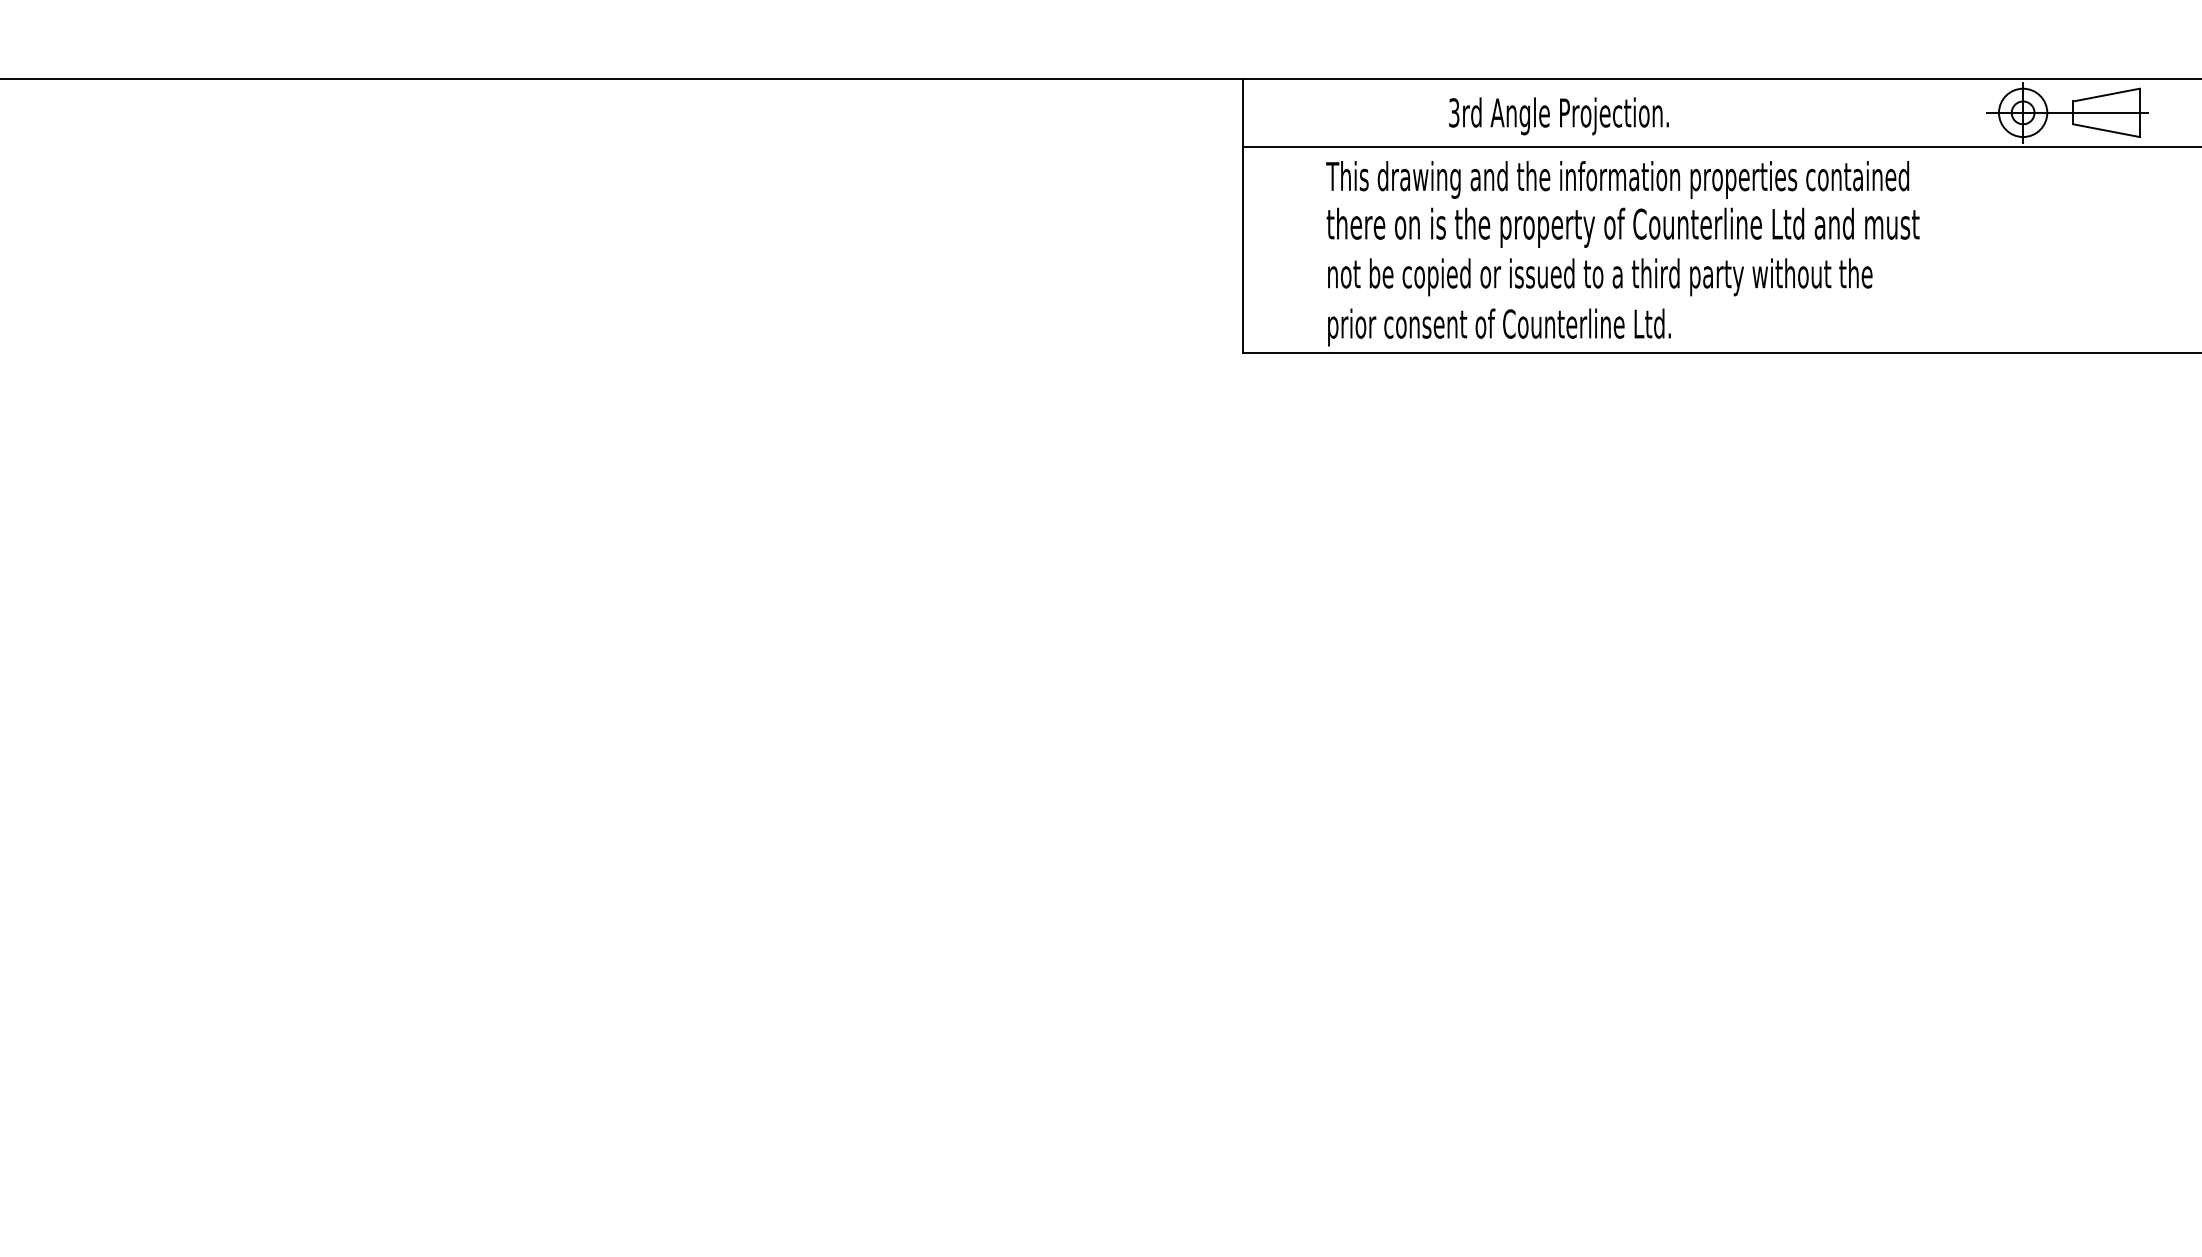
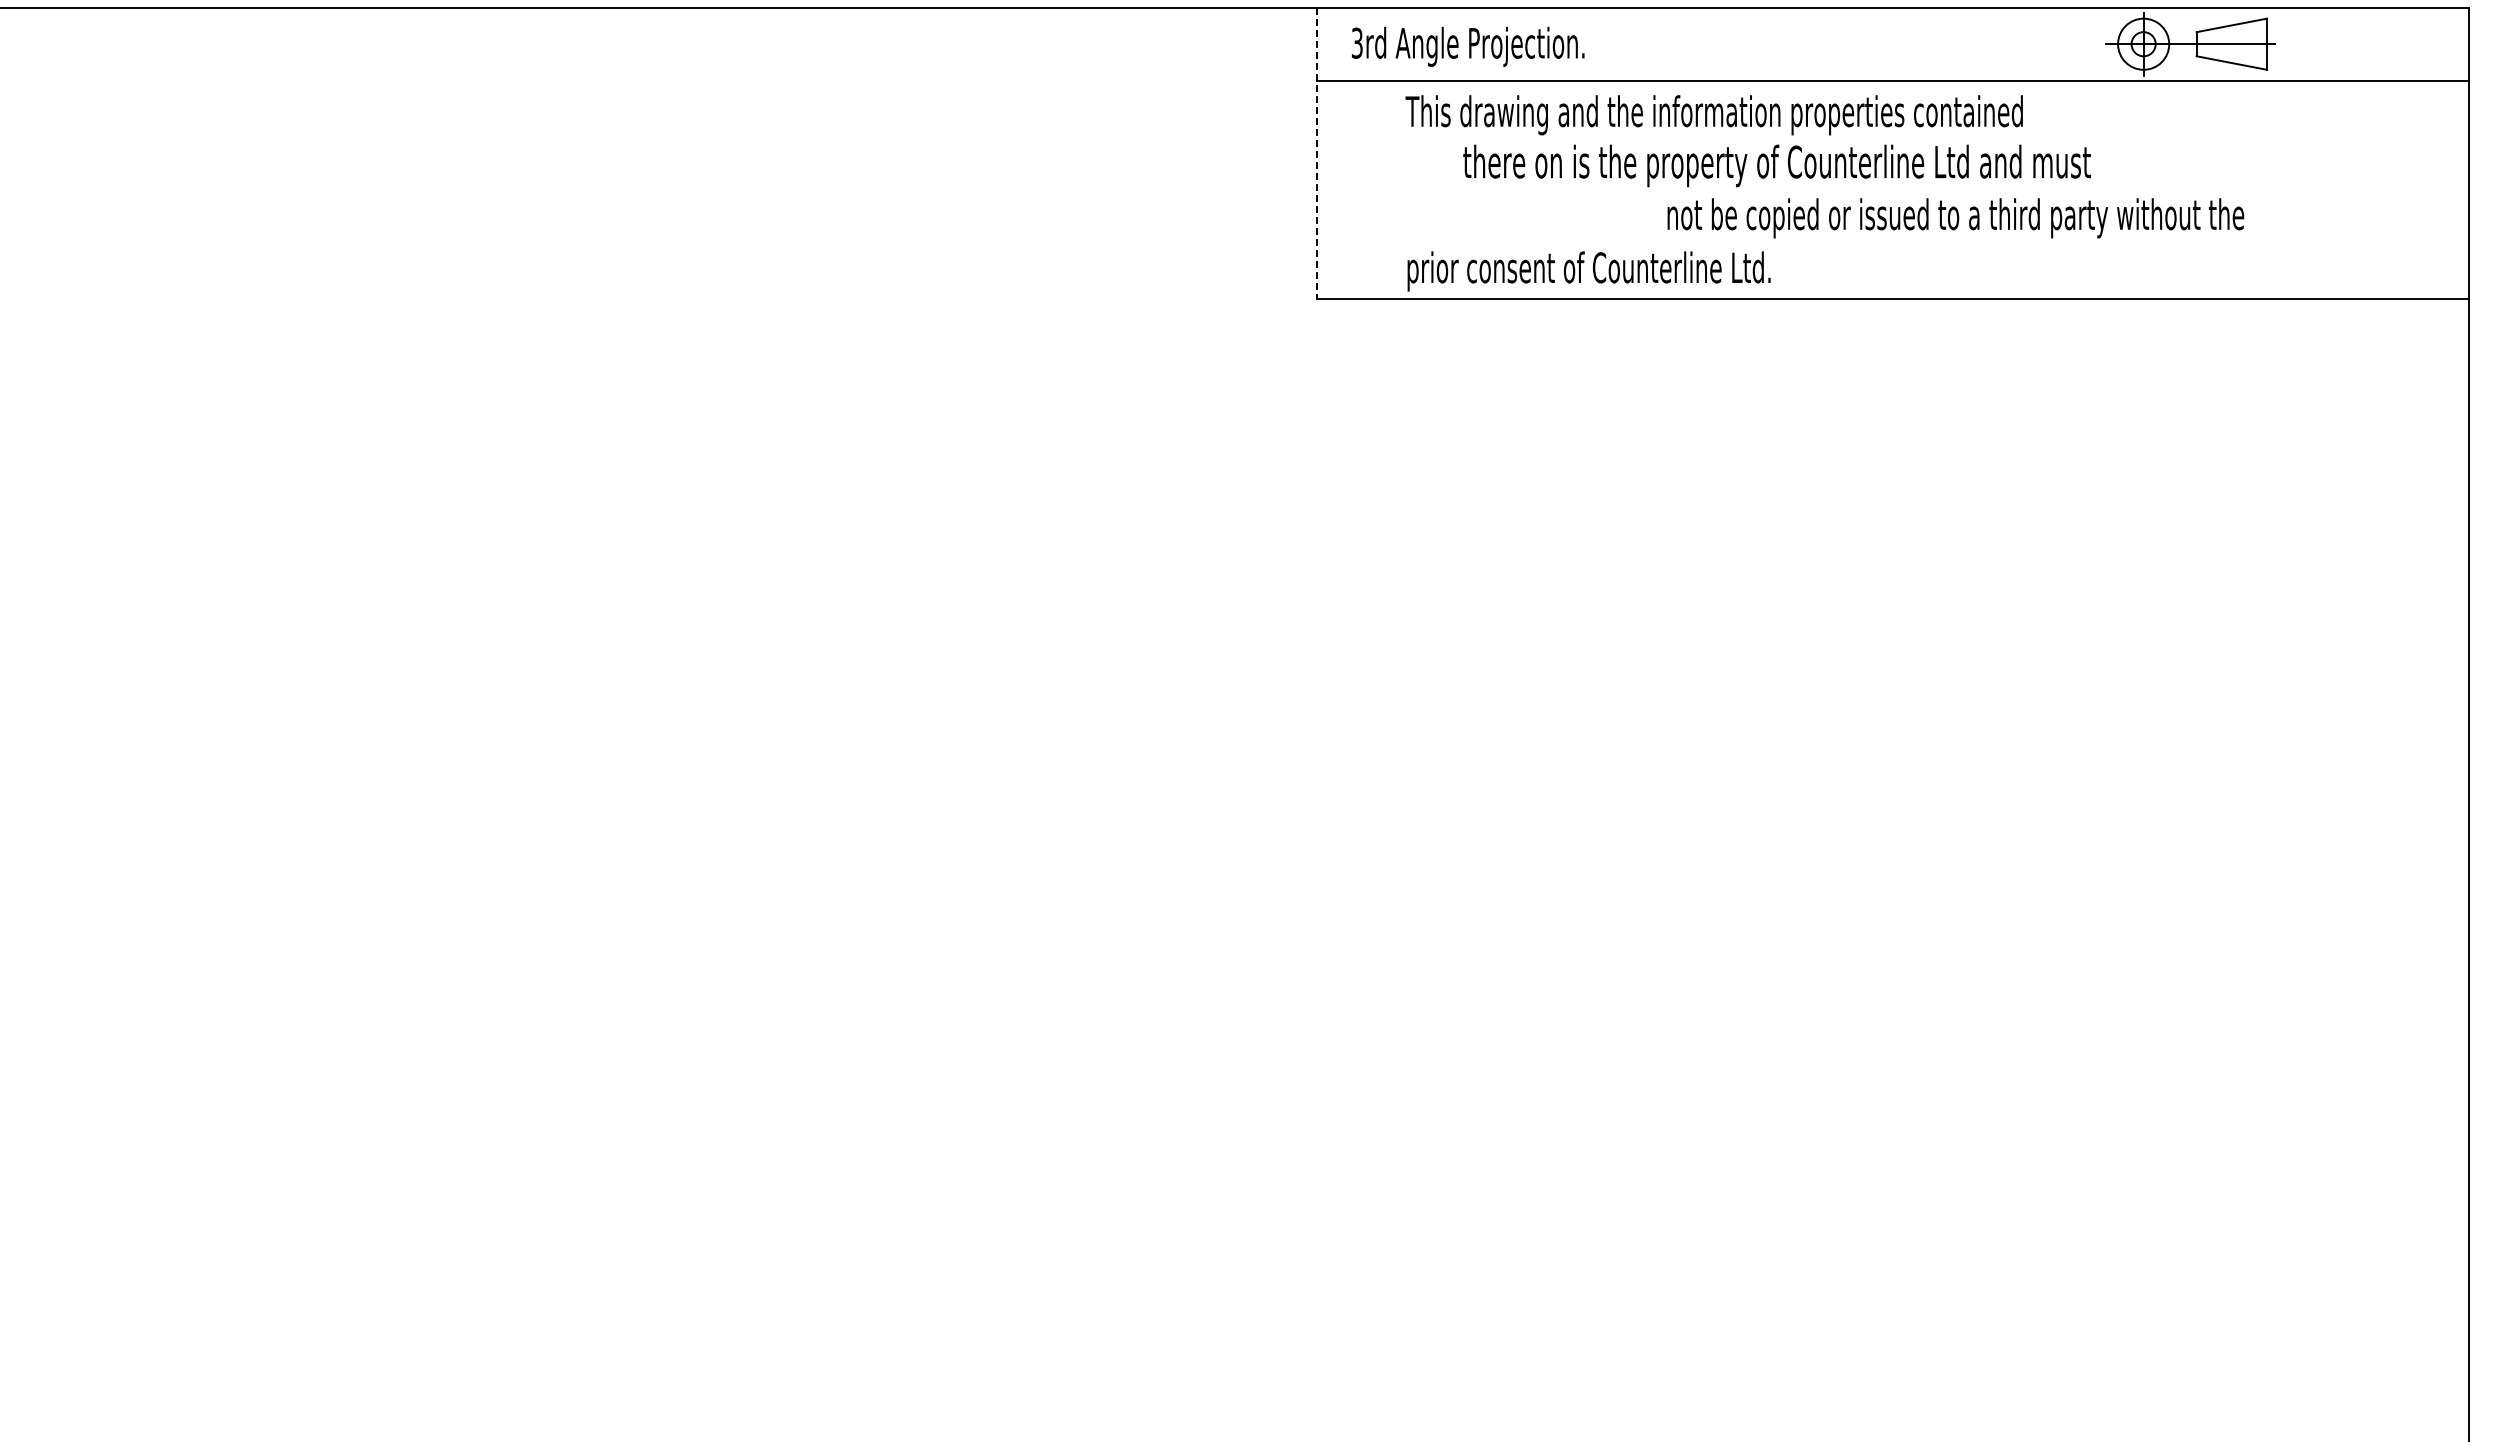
text: (1558, 115) -> (1467, 46), moved
line: (1242, 216) -> (1317, 153), solid -> dashed
text: (1622, 227) -> (1776, 165), moved
text: (1599, 277) -> (1955, 218), moved

